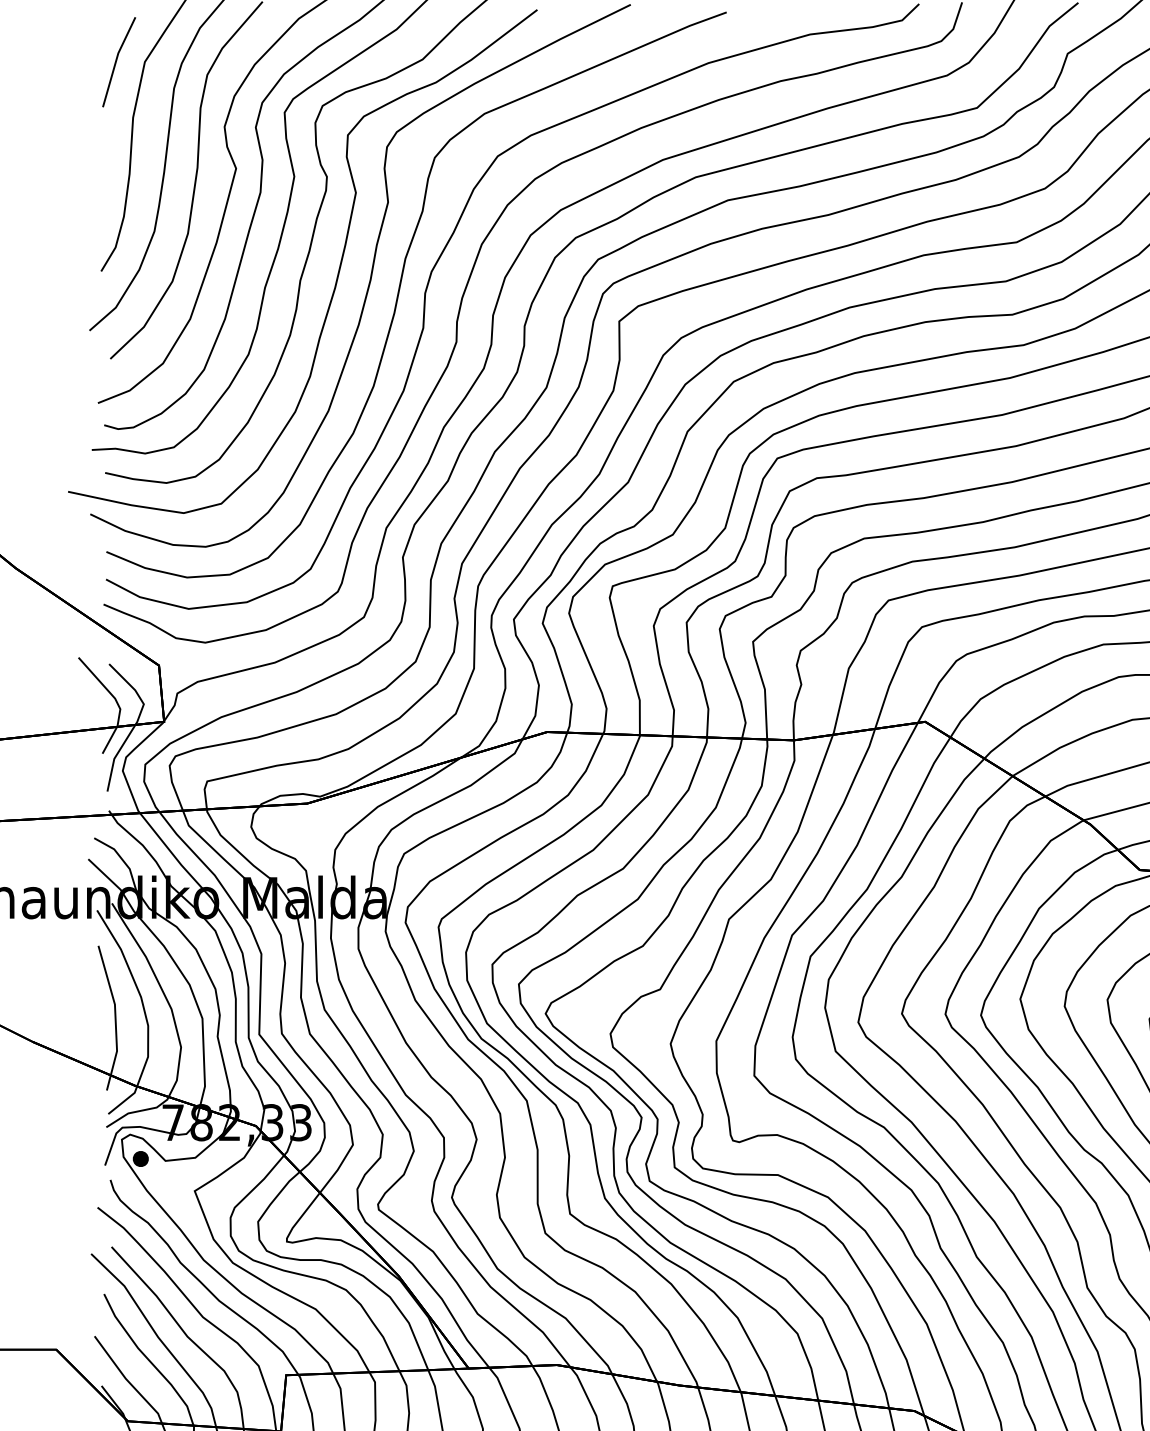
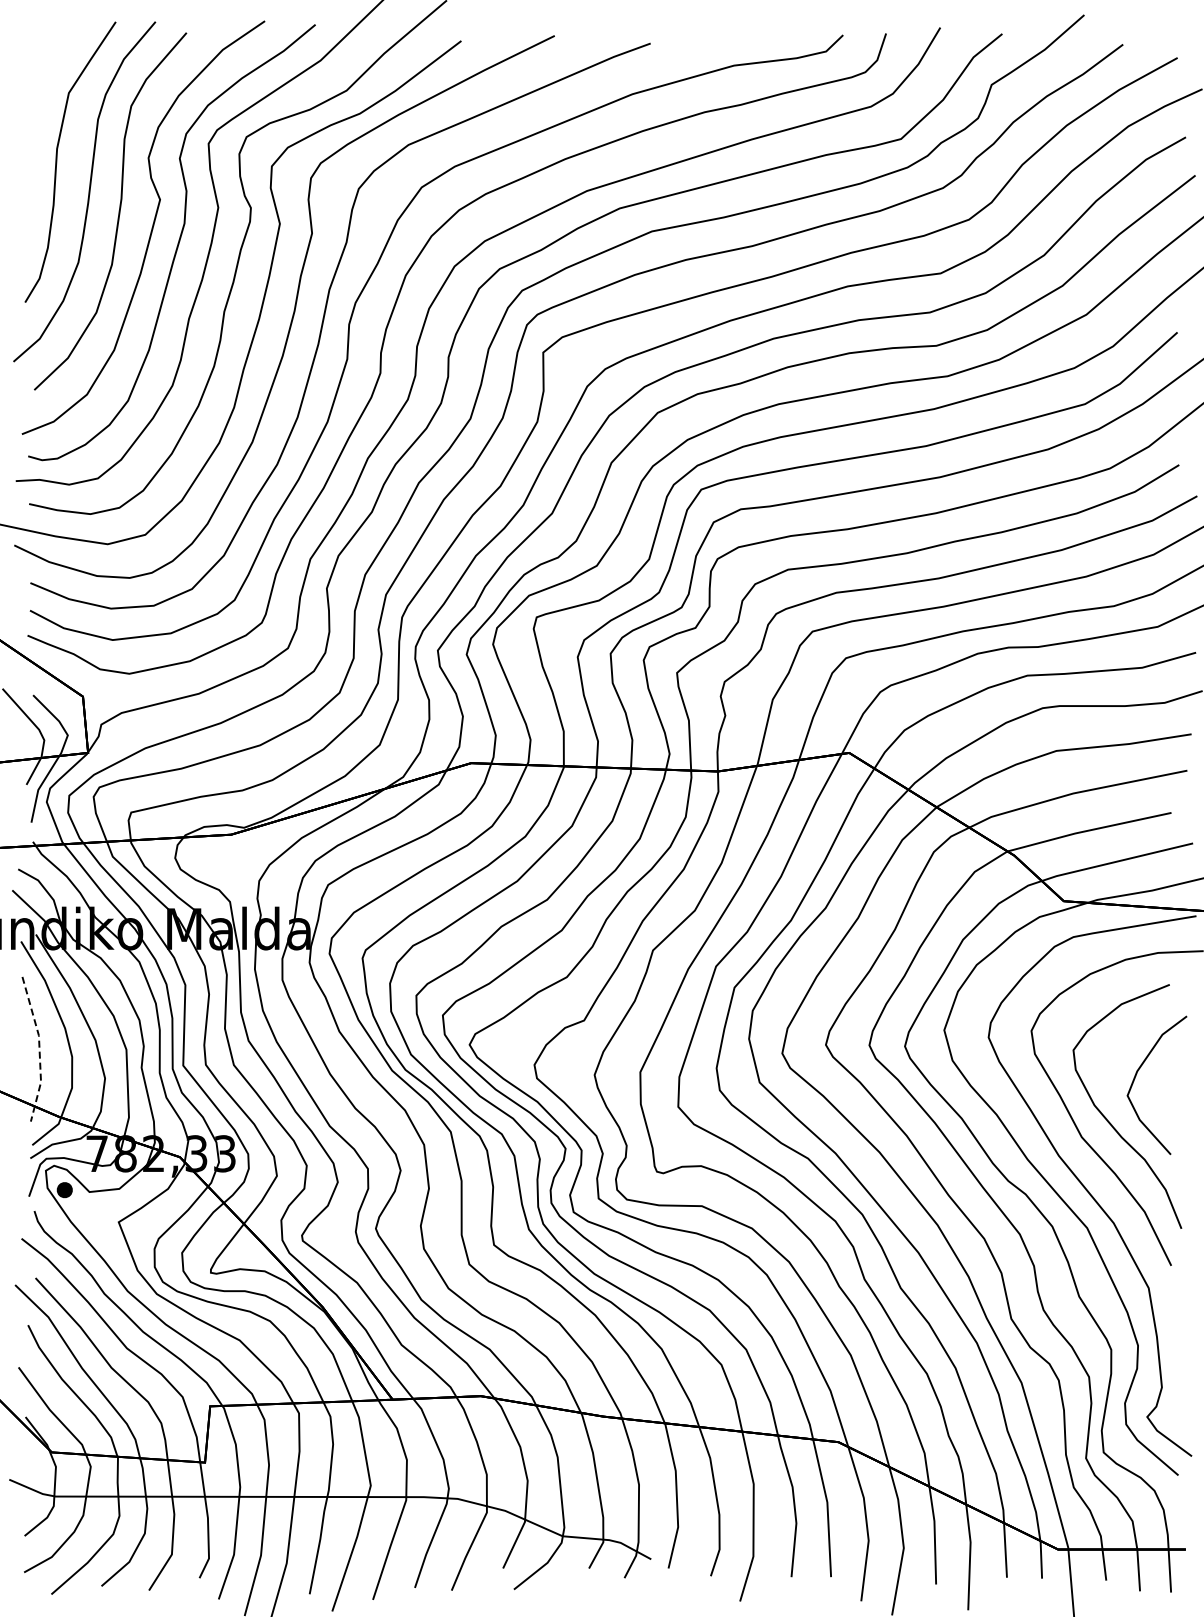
line: (116, 62) -> (40, 93), removed
line: (115, 1018) -> (39, 1049), solid -> dashed

